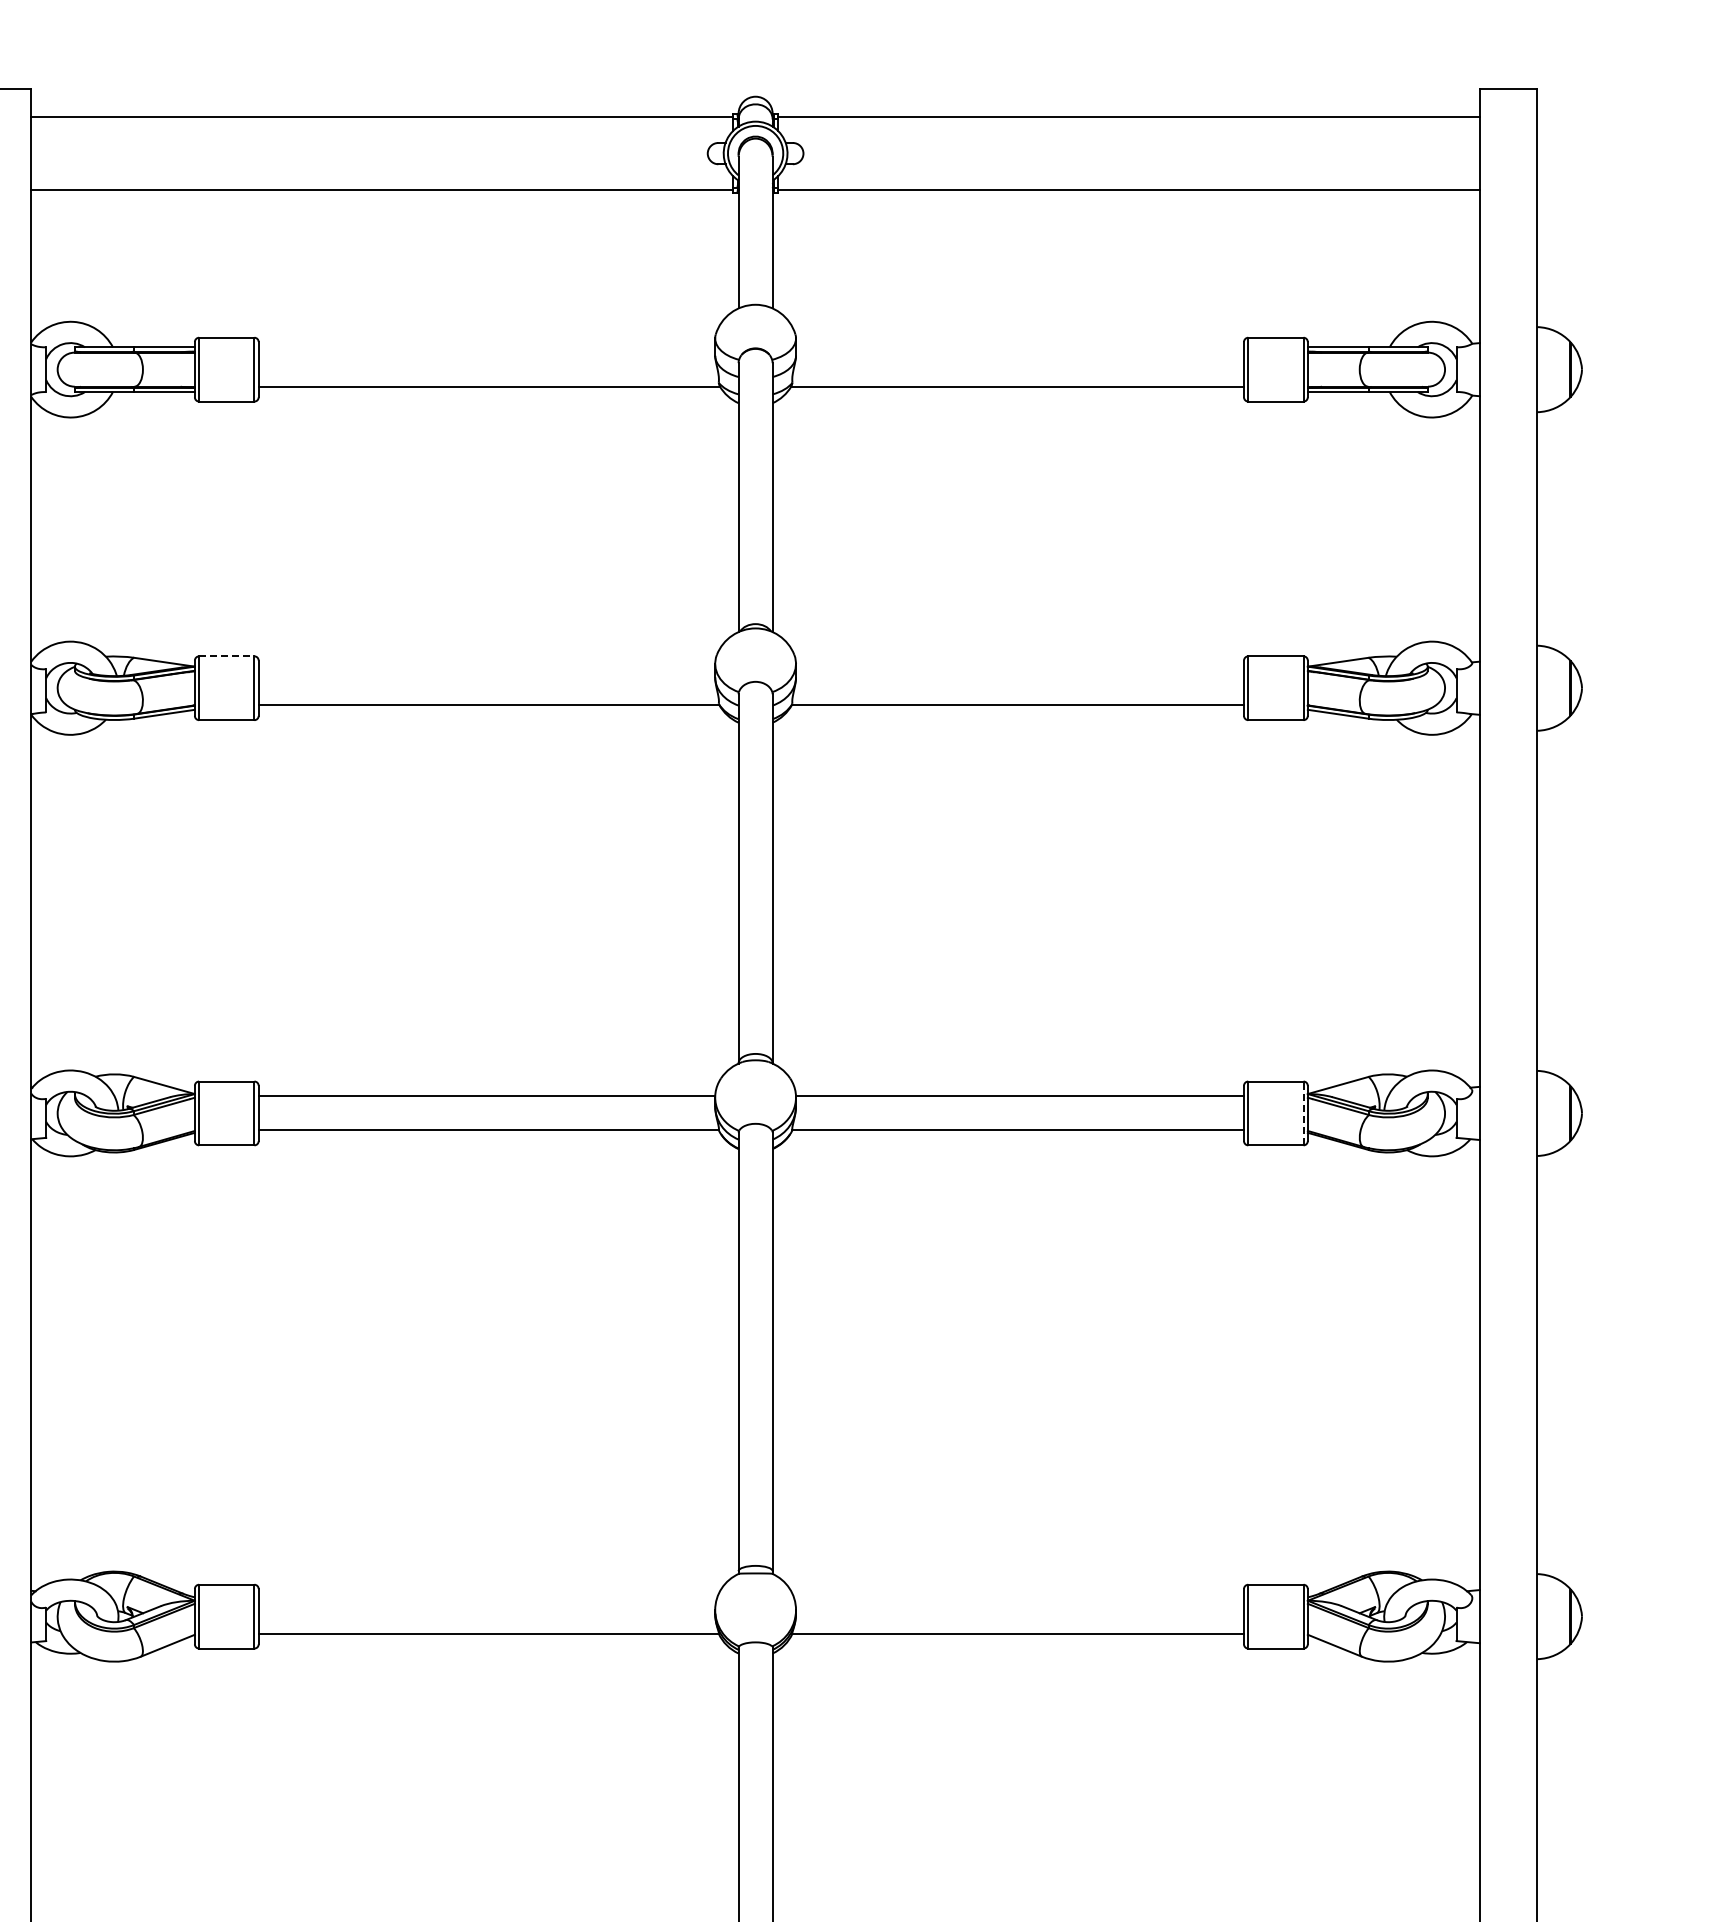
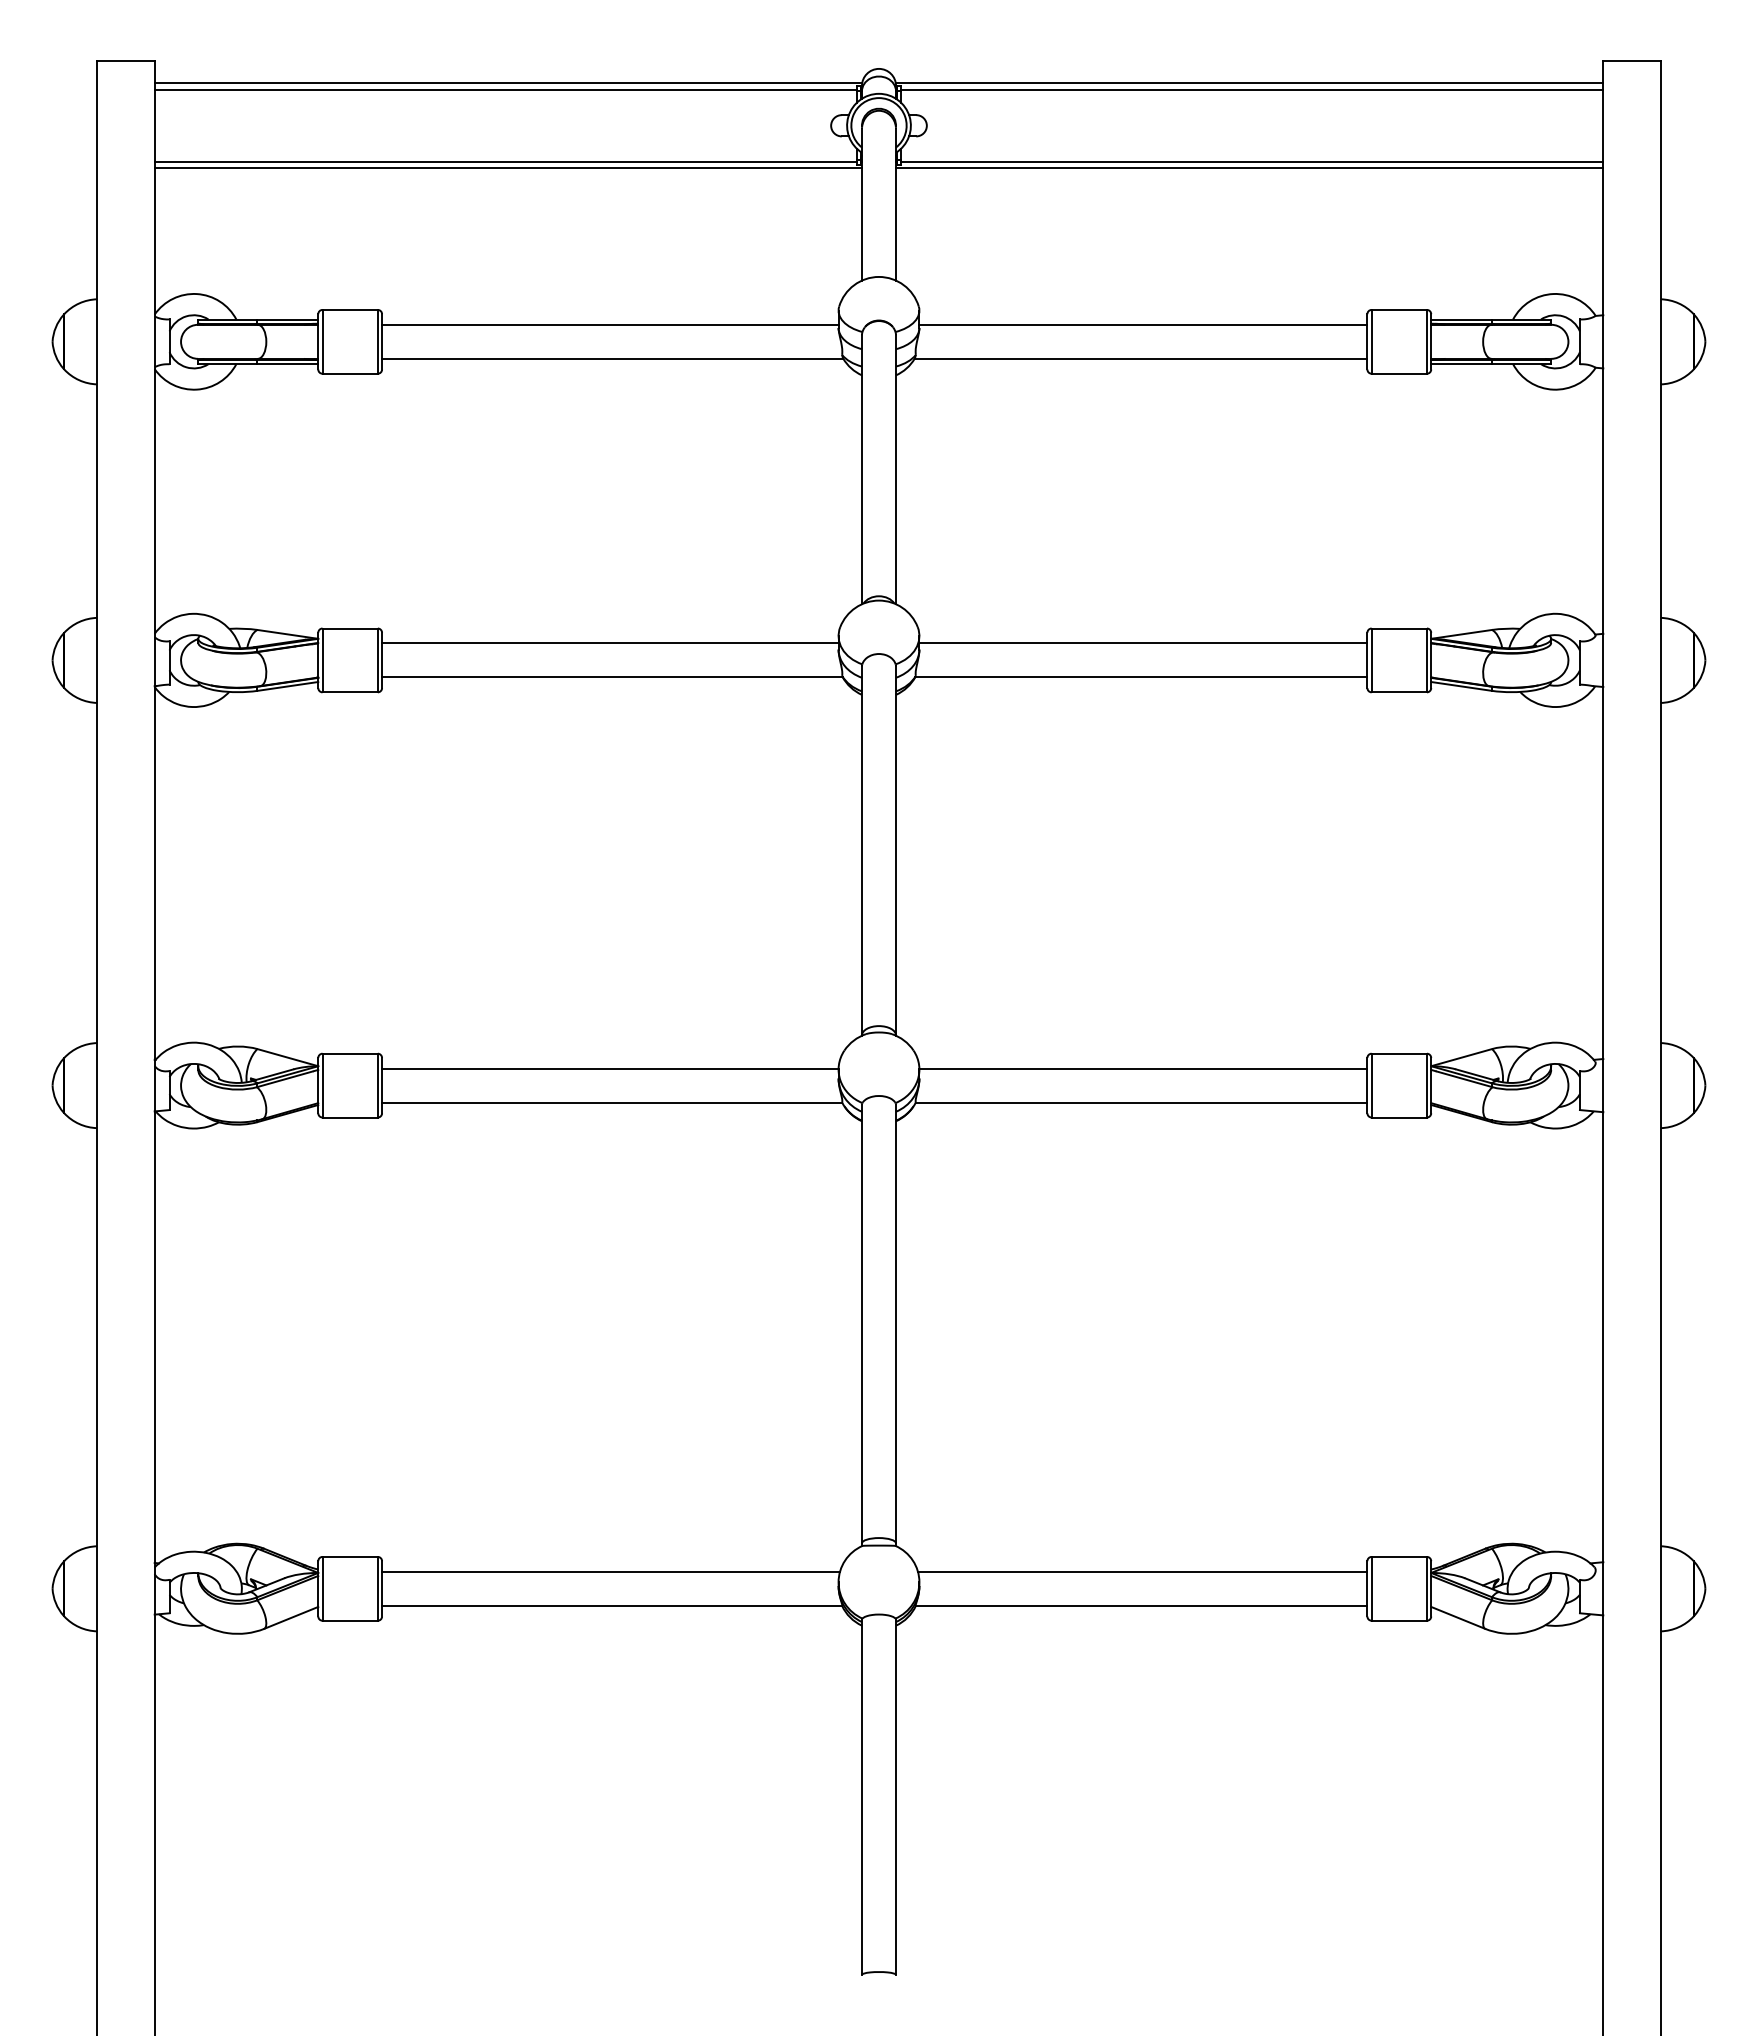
line: (385, 111) -> (508, 83), added
line: (1126, 111) -> (1249, 83), added
line: (384, 196) -> (507, 168), added
line: (1126, 196) -> (1249, 168), added
line: (487, 352) -> (610, 324), added
line: (1020, 352) -> (1143, 324), added
line: (227, 656) -> (350, 628), dashed -> solid
line: (487, 671) -> (610, 643), added
line: (1020, 671) -> (1143, 643), added
line: (1303, 1113) -> (1426, 1085), dashed -> solid
line: (487, 1599) -> (610, 1571), added
line: (1019, 1599) -> (1142, 1571), added

